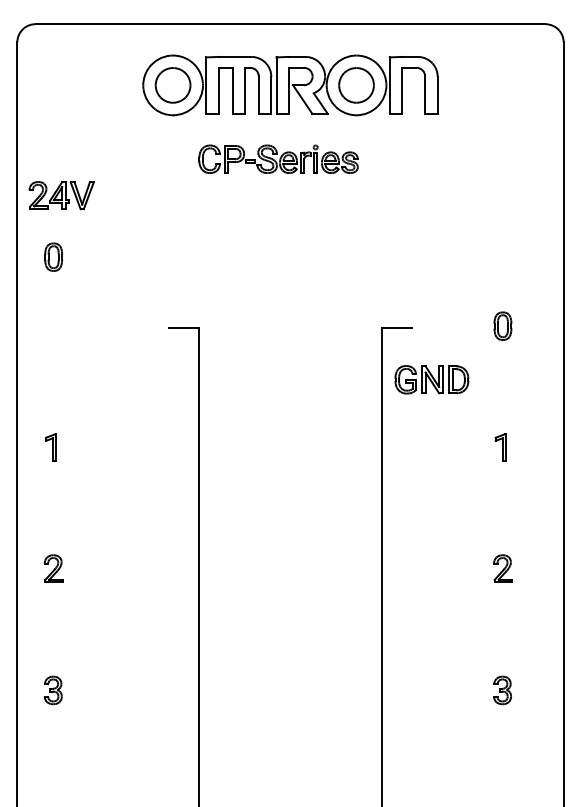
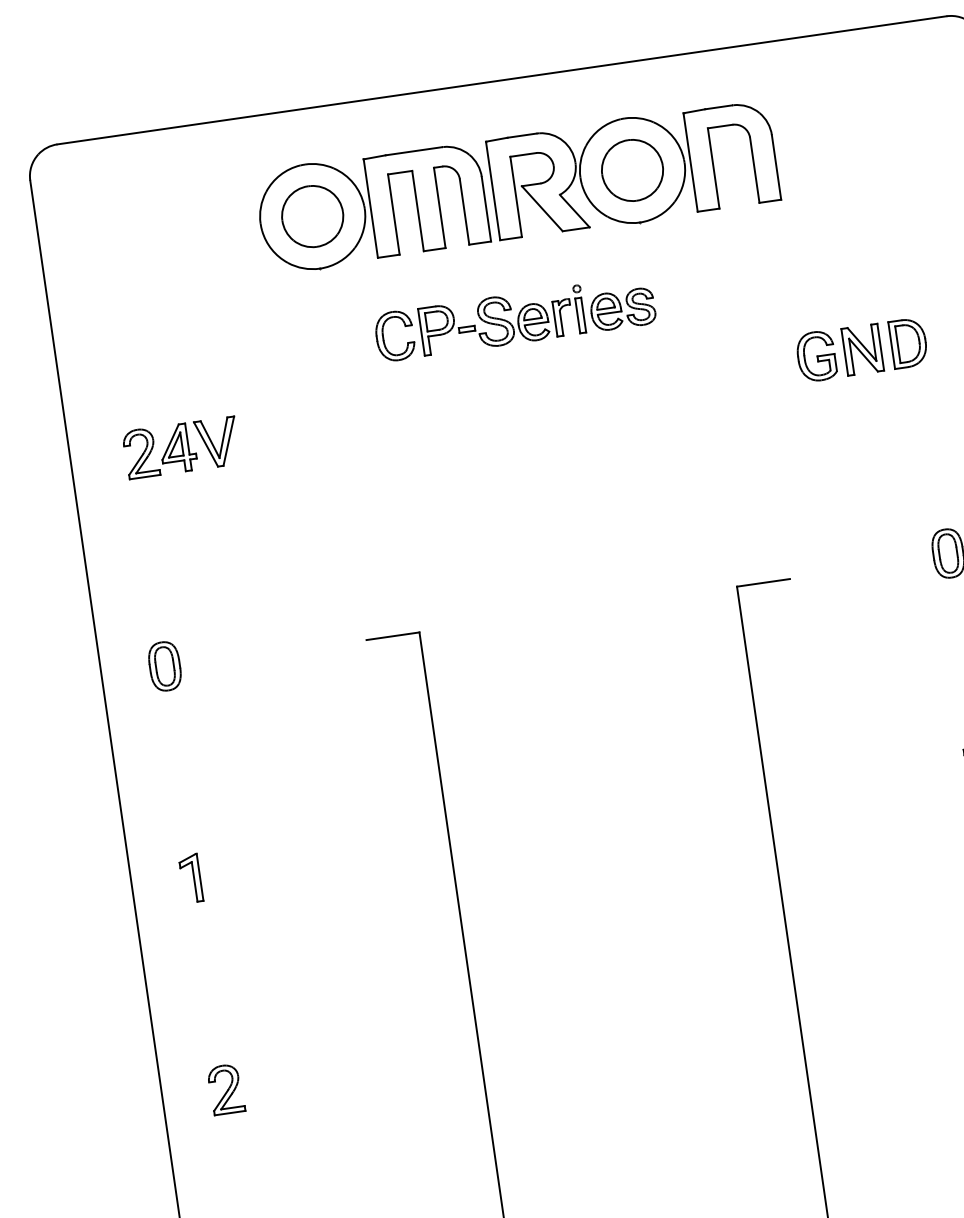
part: (61, 195) -> (181, 447), moved
part: (53, 256) -> (164, 665), moved
part: (431, 379) -> (861, 349), moved

